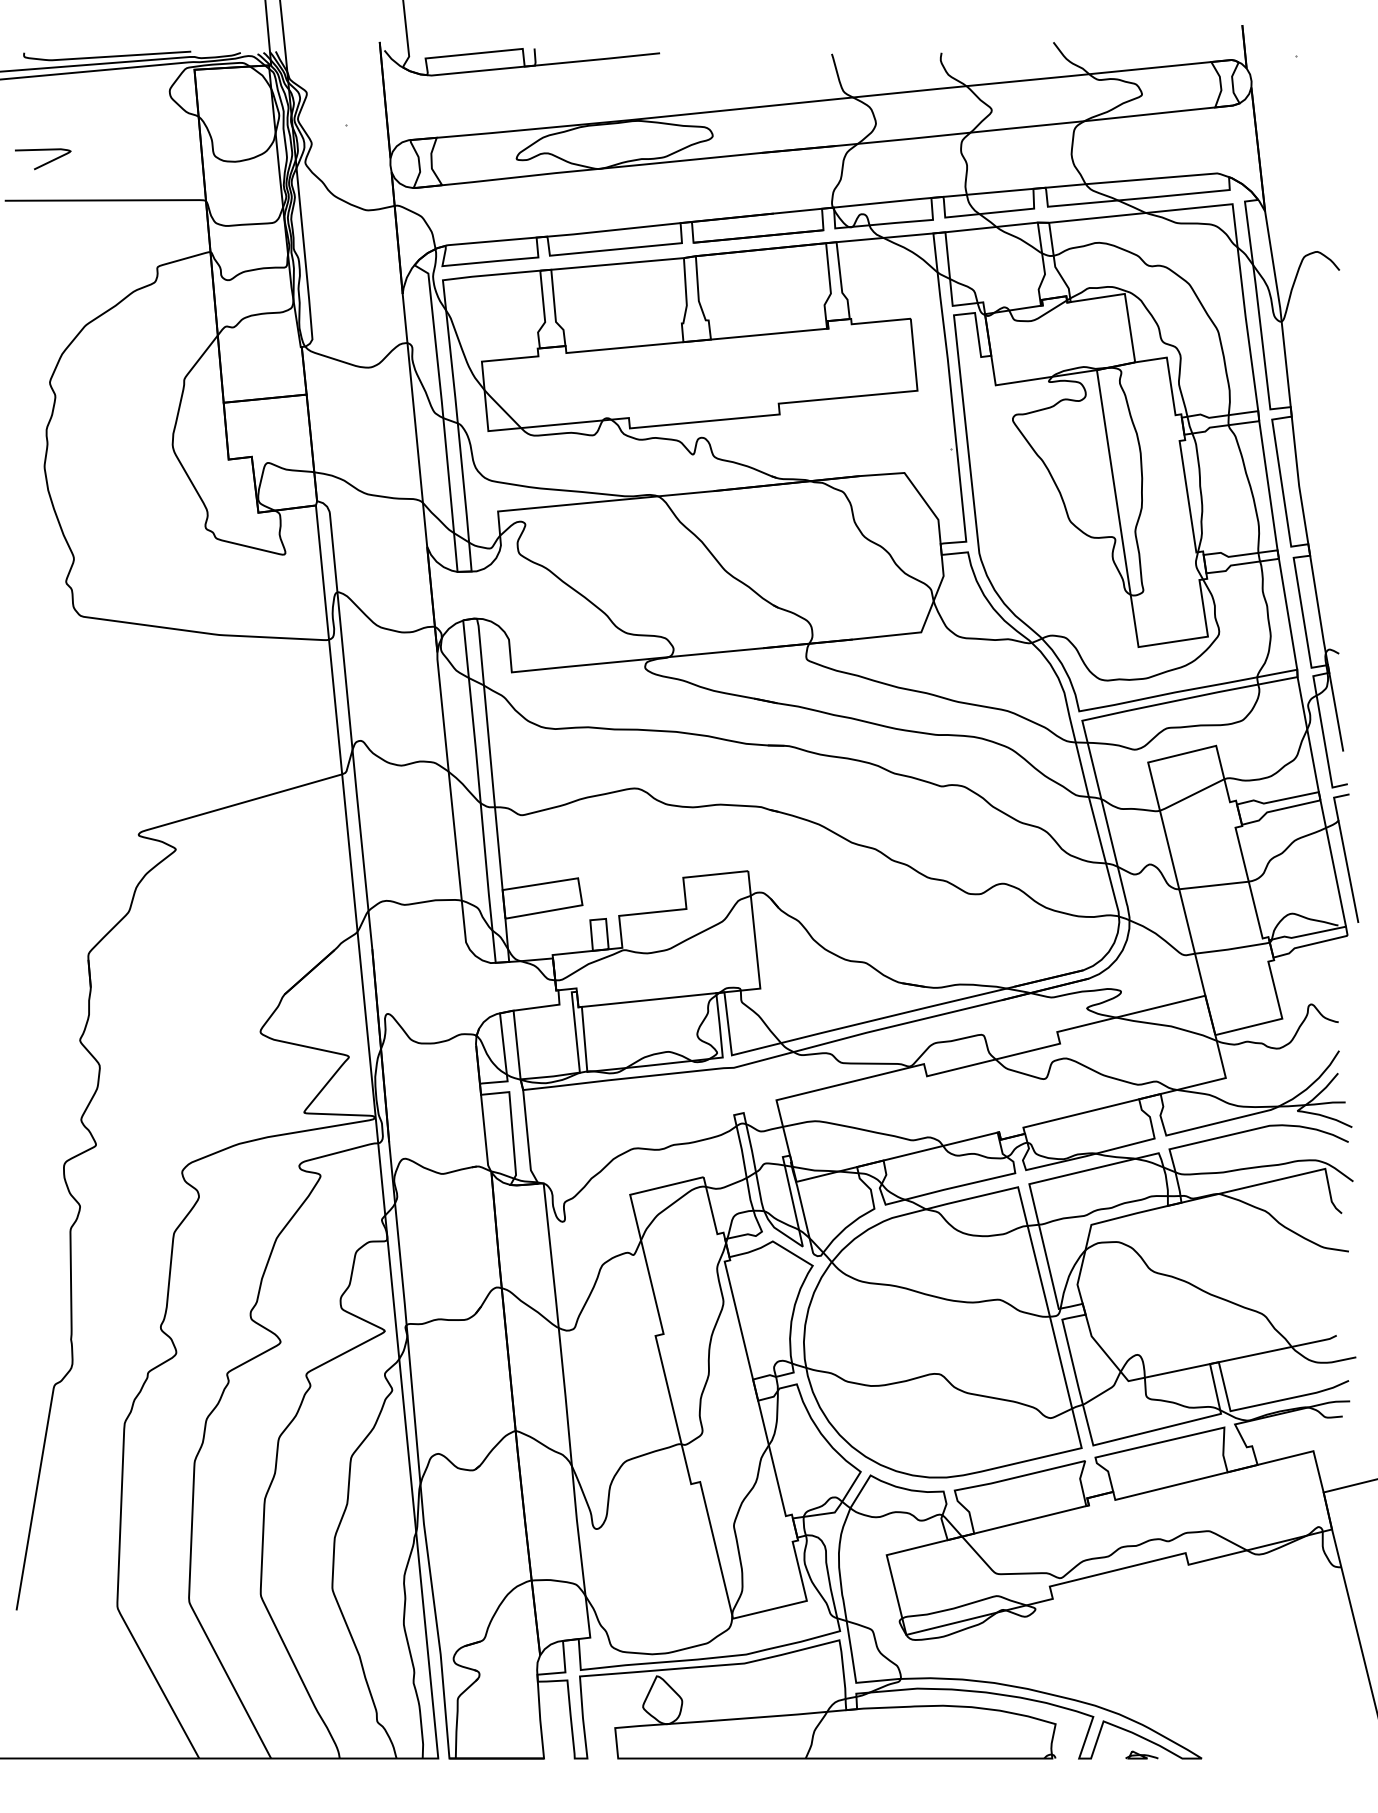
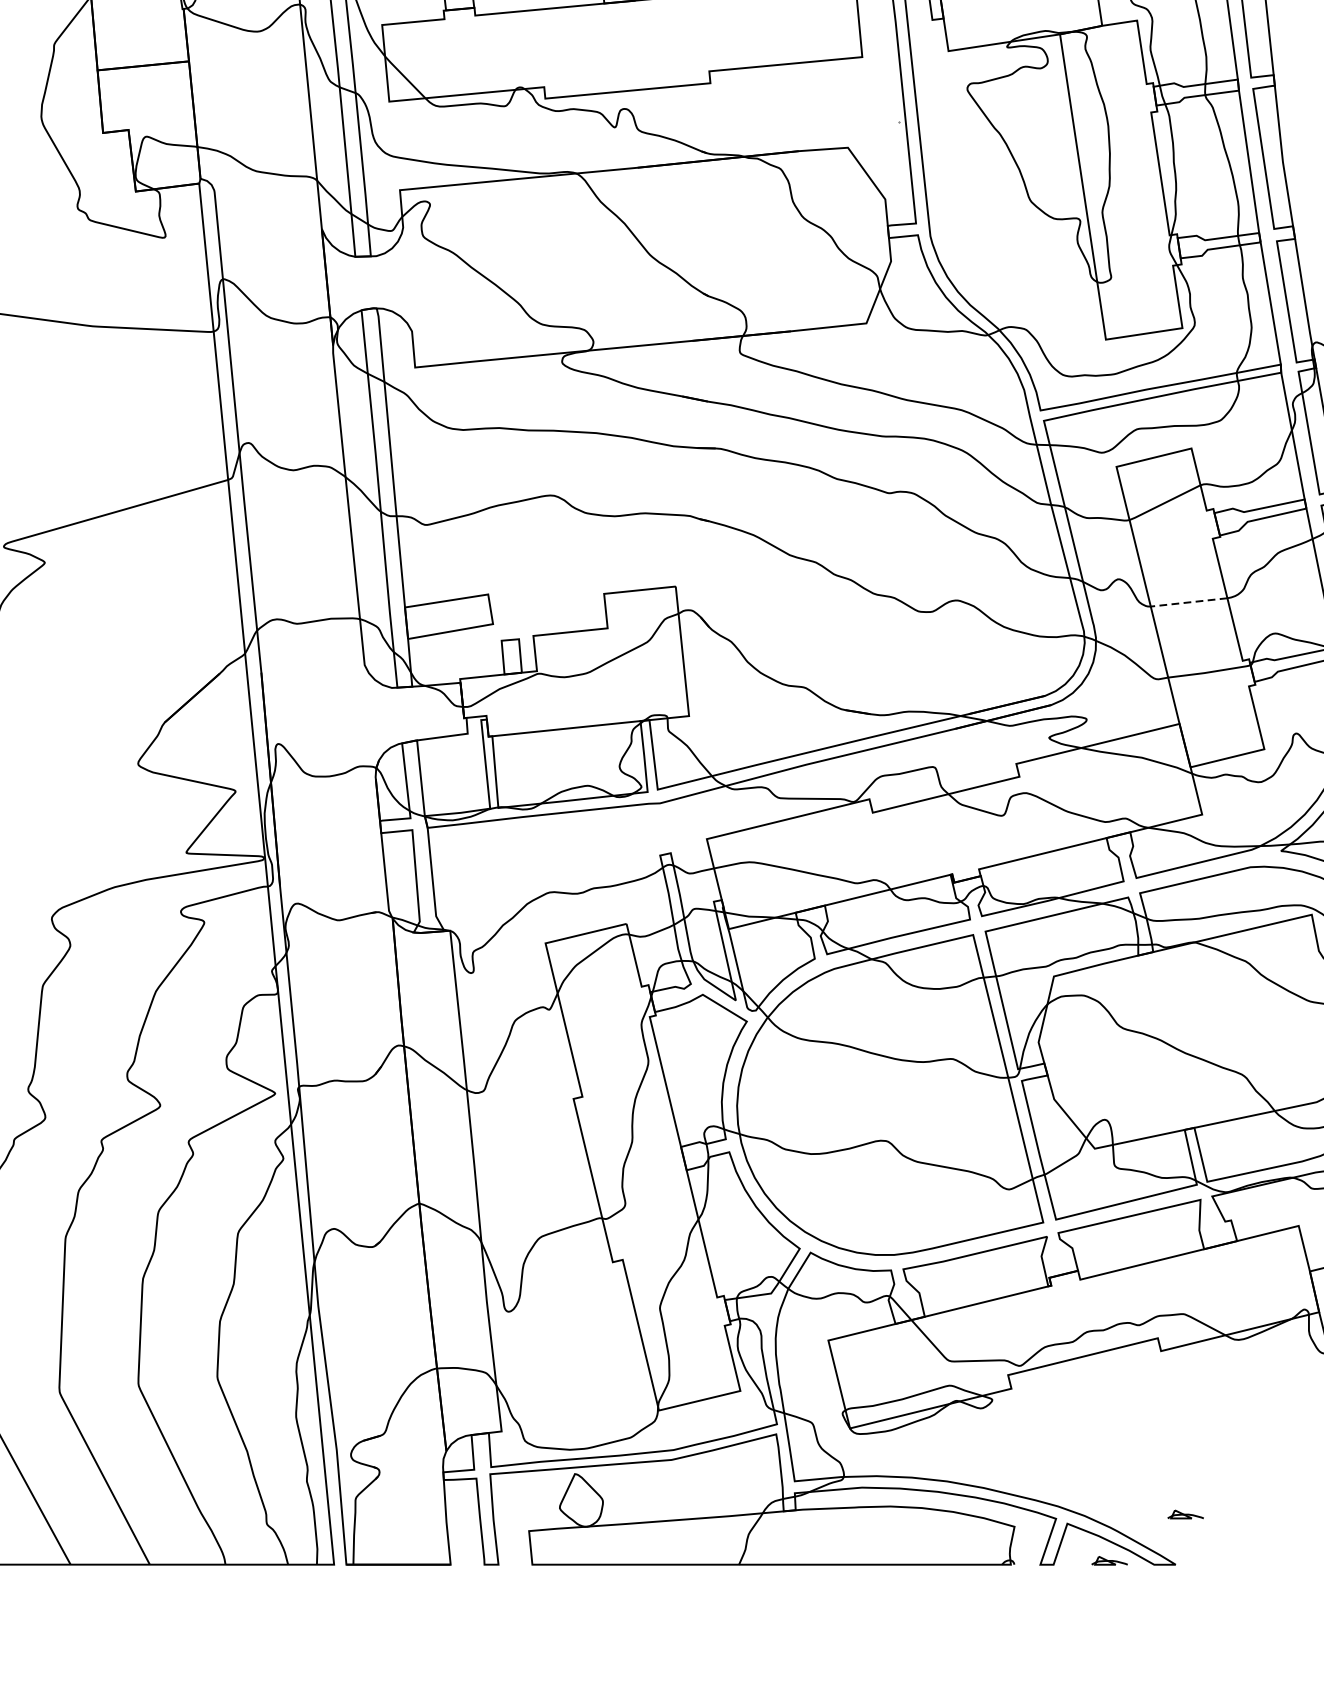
line: (1214, 885) -> (1189, 602), solid -> dashed
part: (1210, 1712) -> (1185, 1513), added

